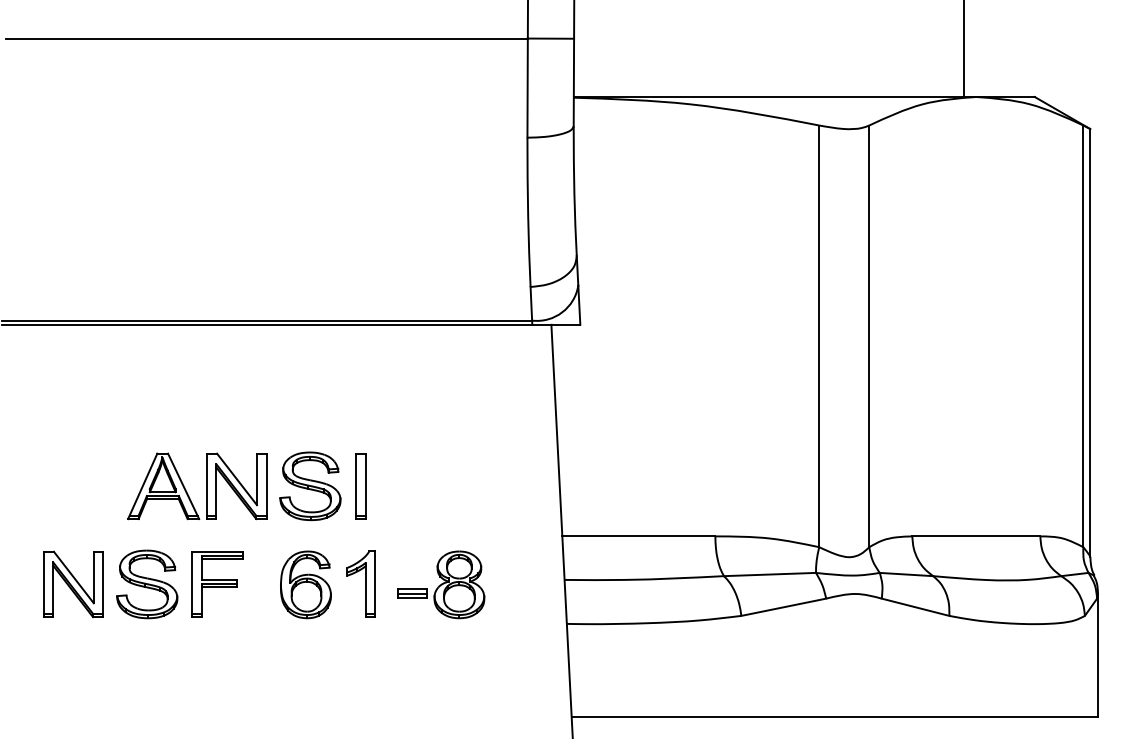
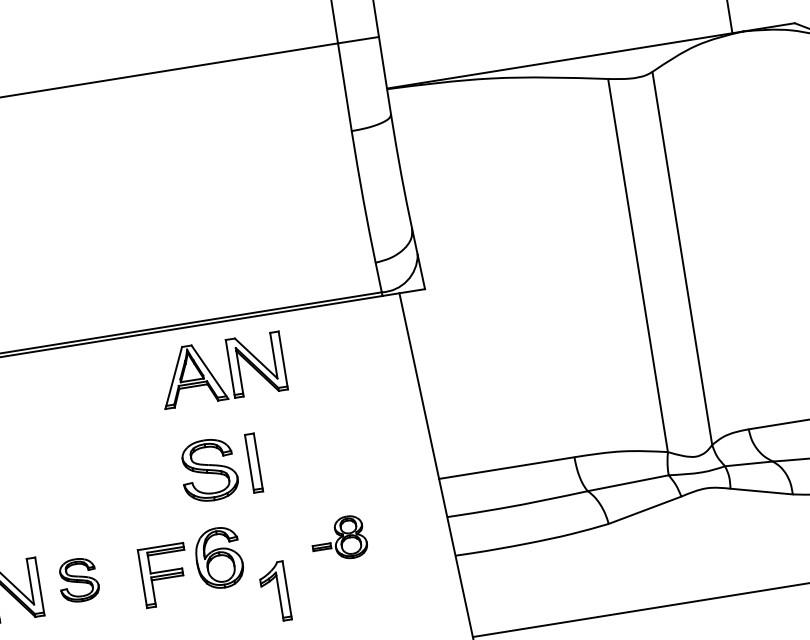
part: (206, 486) -> (230, 369), moved
part: (360, 583) -> (274, 591), moved
part: (147, 584) -> (78, 580), size x0.7
part: (217, 584) -> (165, 575), moved
part: (441, 584) -> (339, 538), size x0.7

